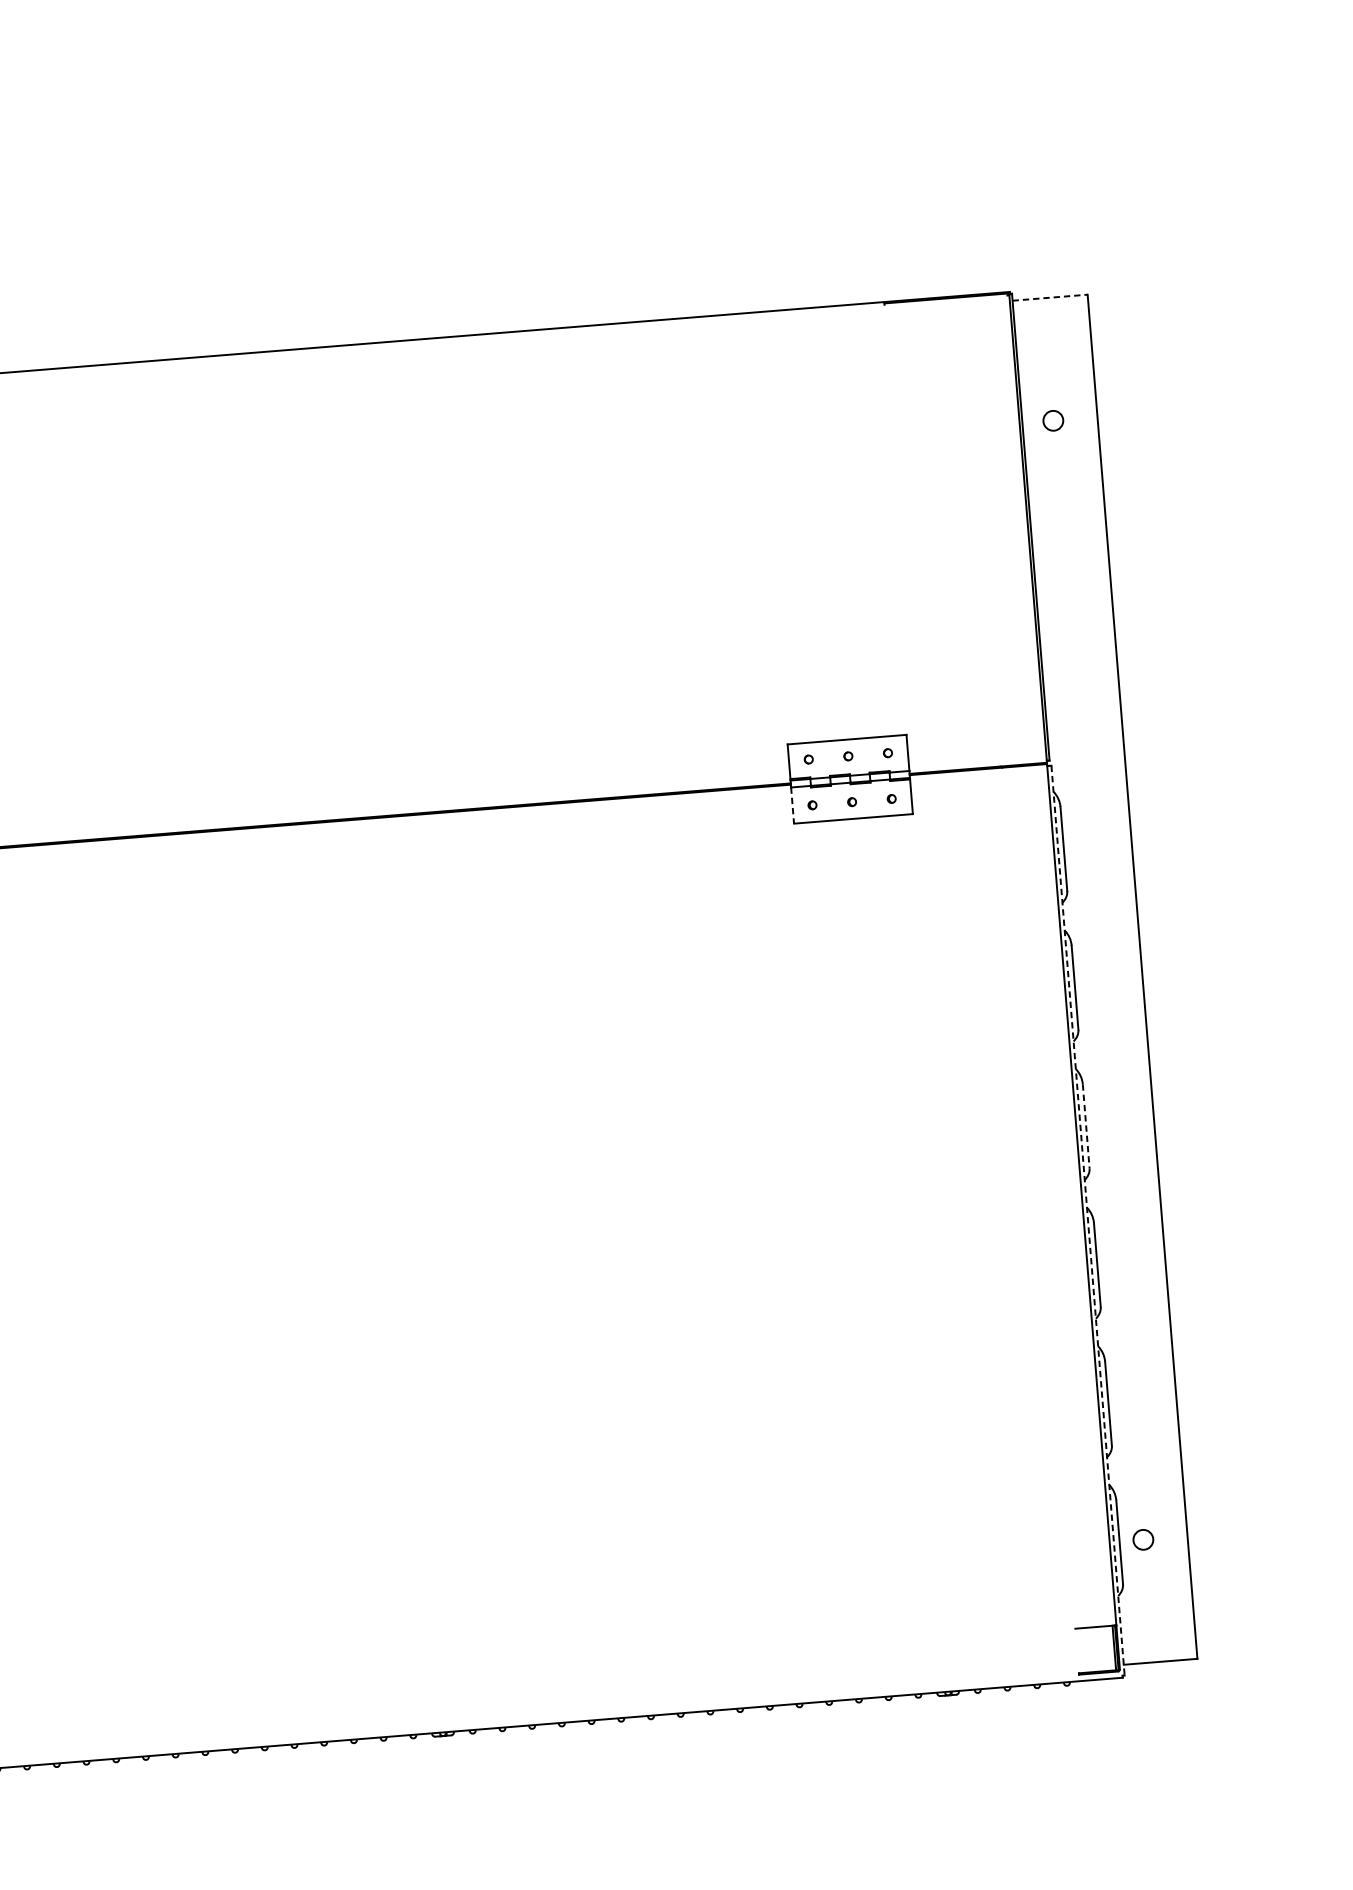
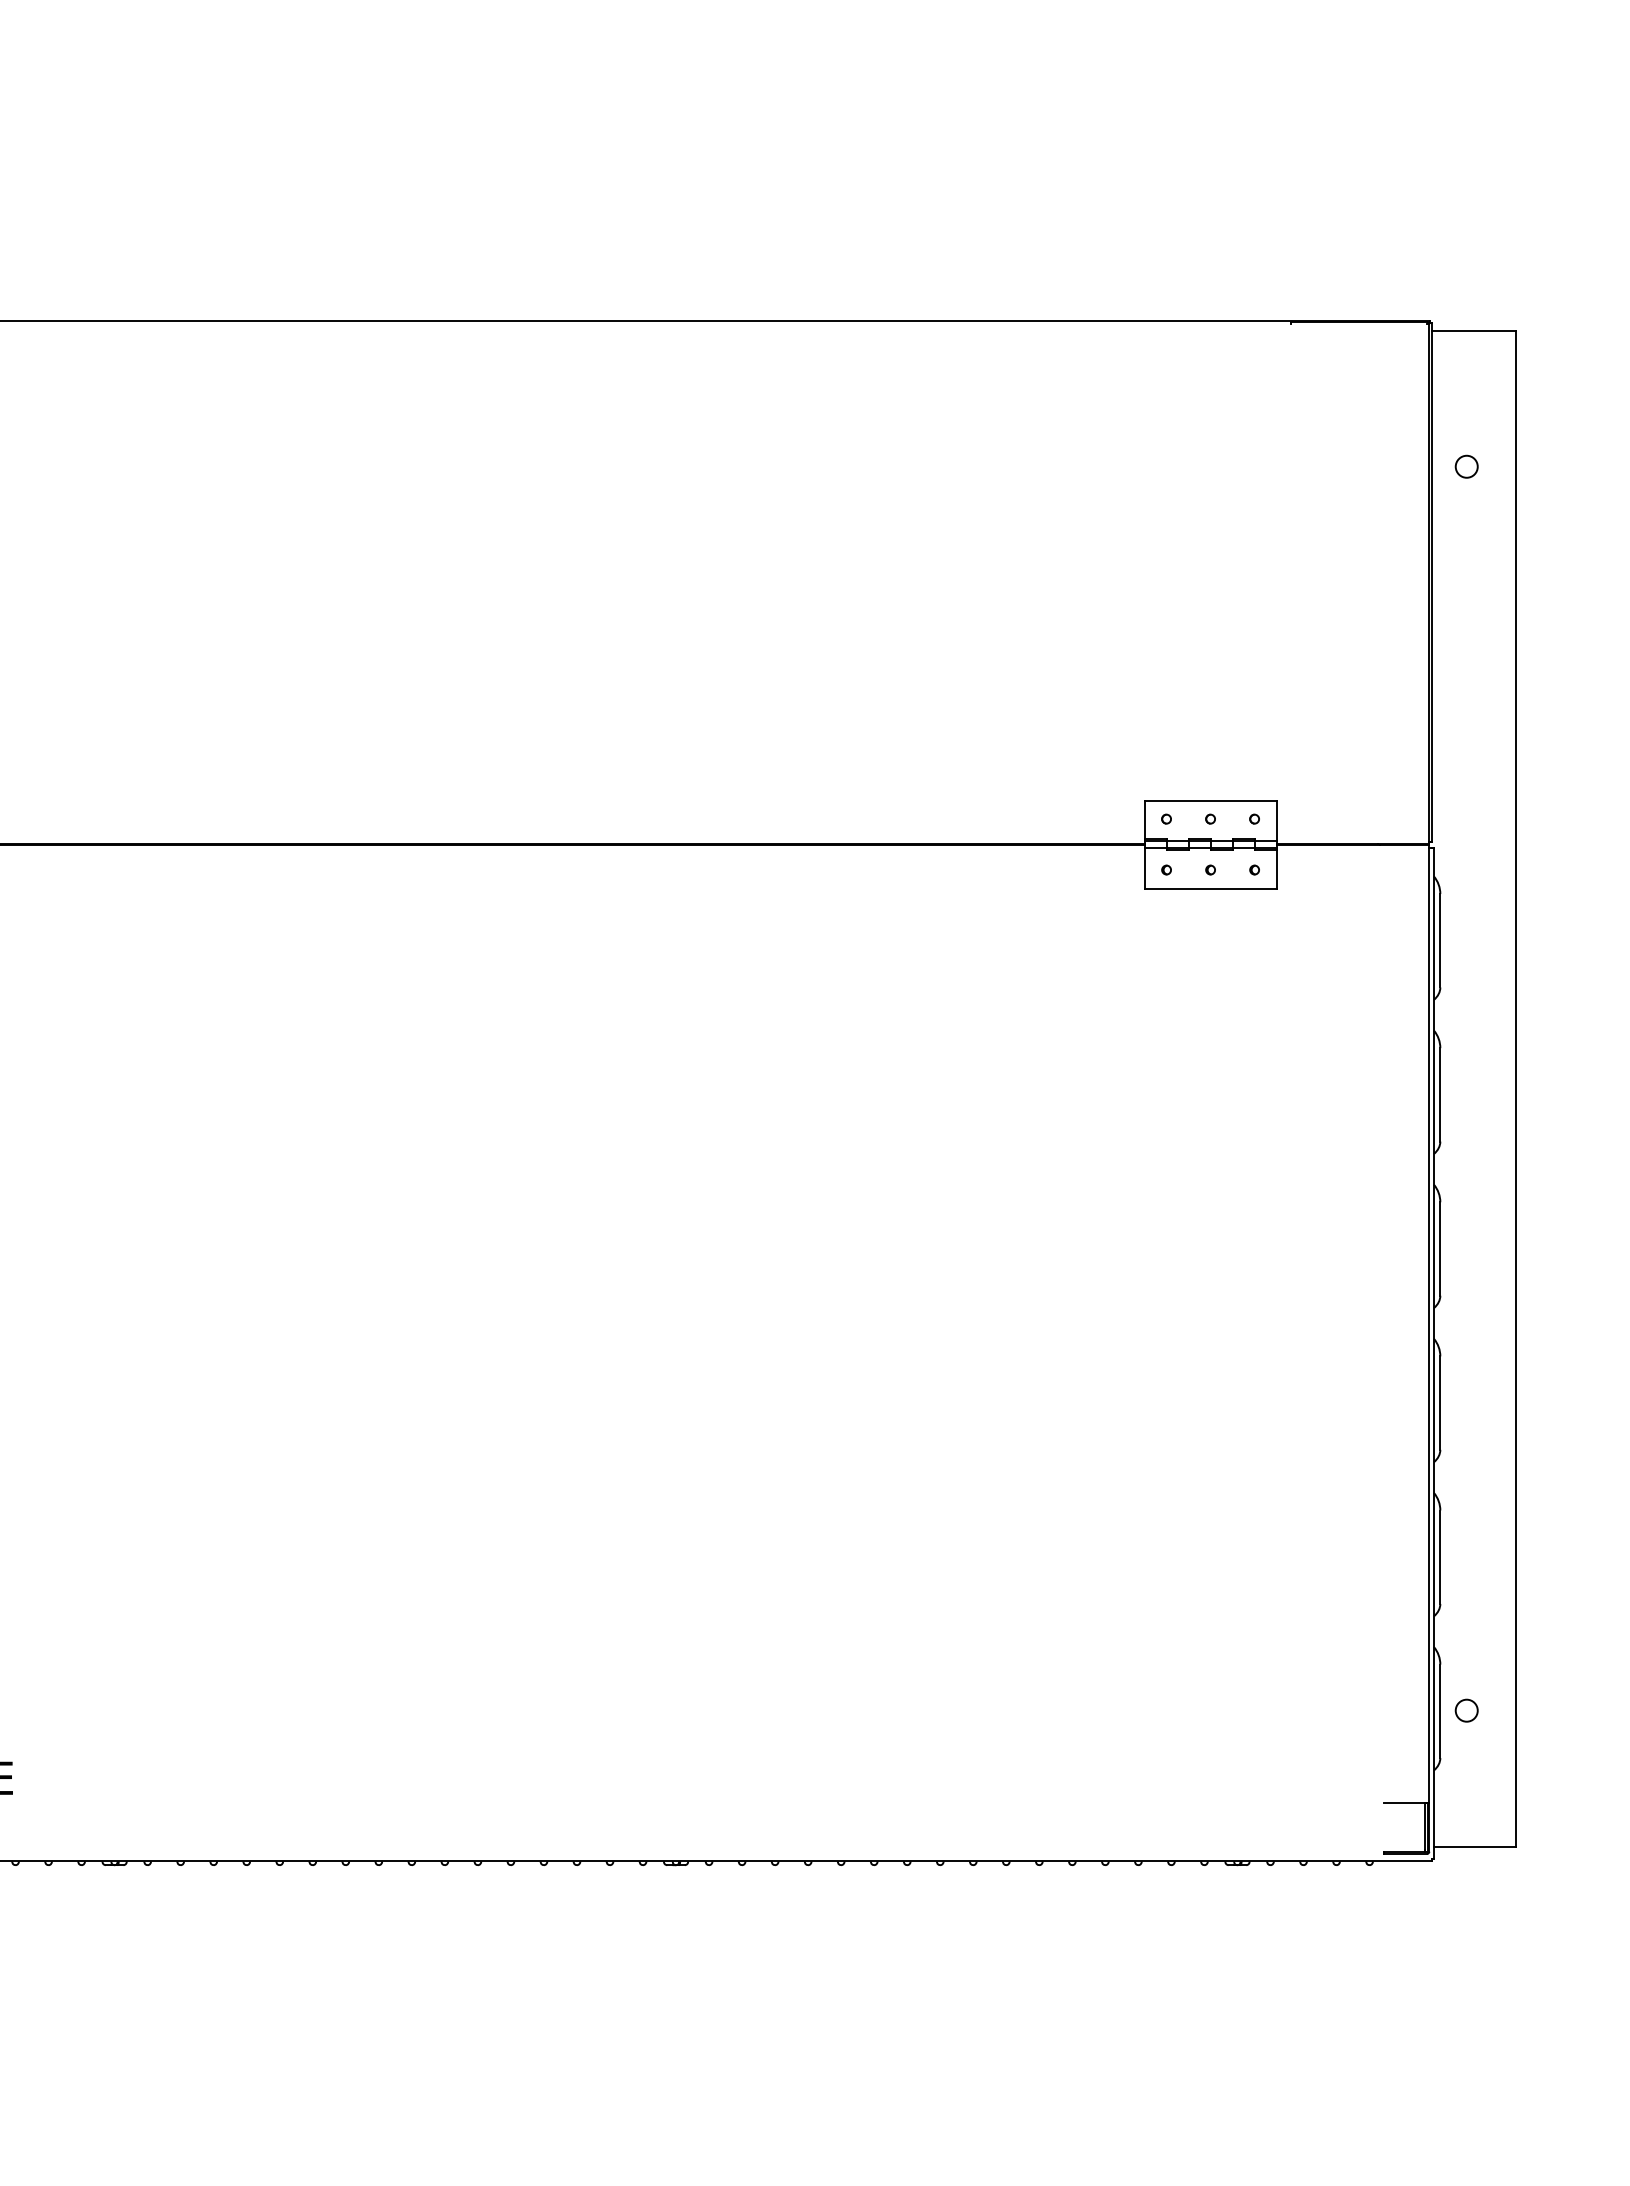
line: (1050, 297) -> (1474, 330), dashed -> solid
line: (792, 806) -> (1144, 869), dashed -> solid
line: (1086, 1126) -> (1440, 1249), dashed -> solid
line: (1087, 1220) -> (1433, 1353), dashed -> solid

